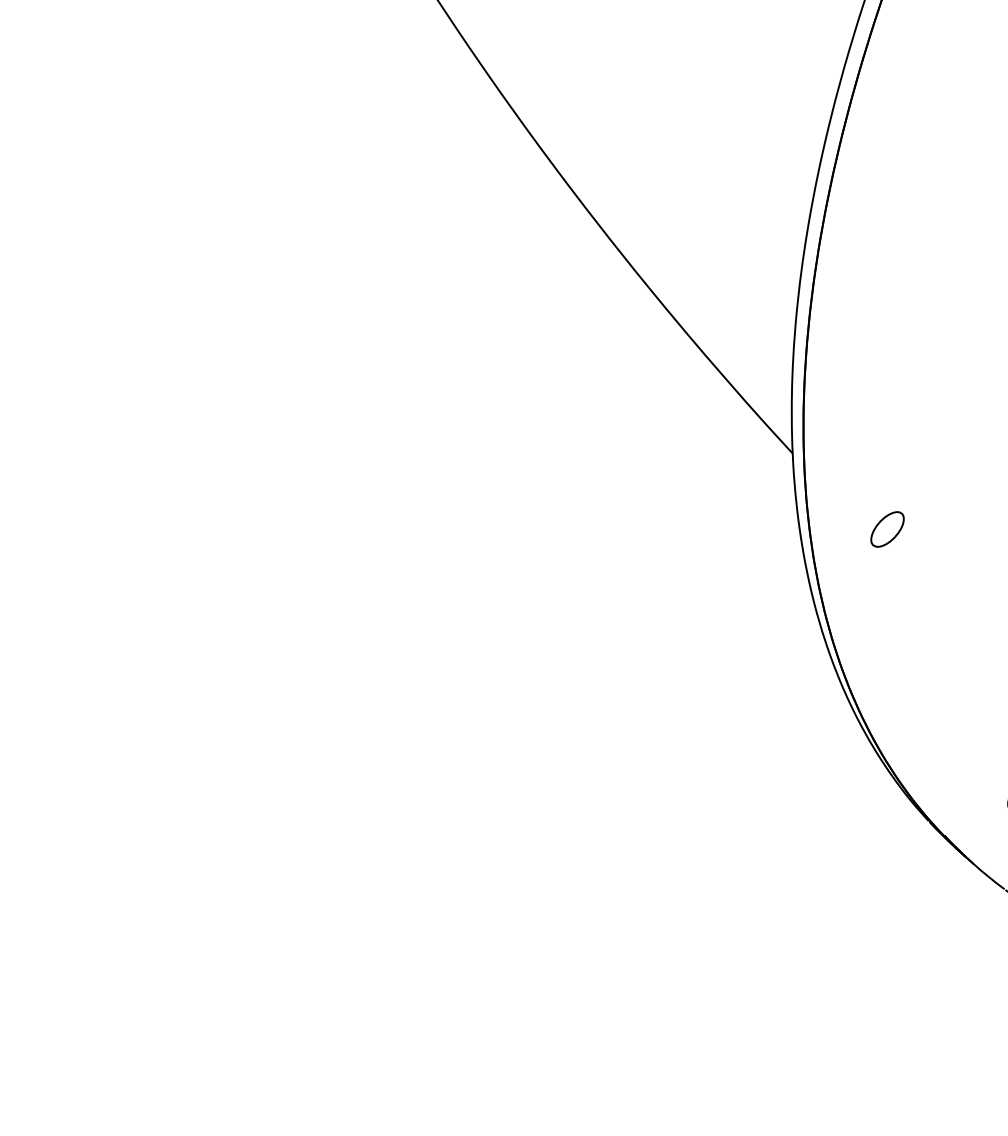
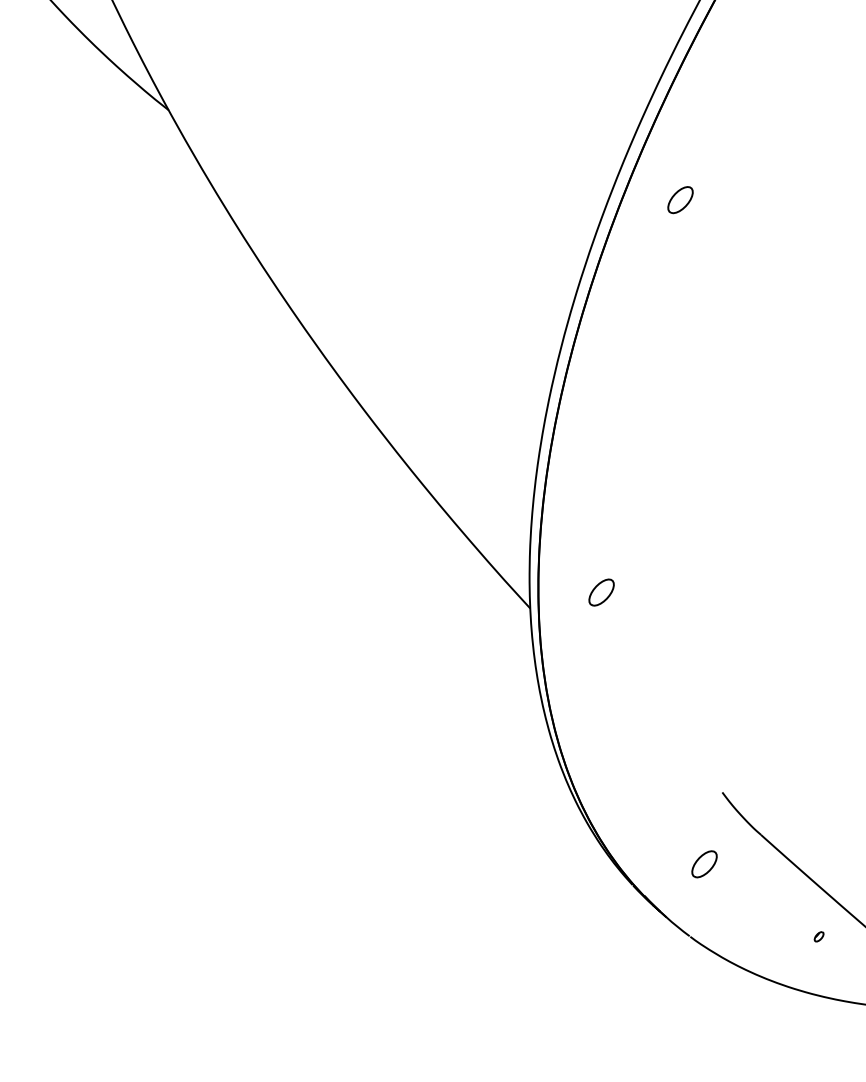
part: (887, 529) -> (601, 592), moved

